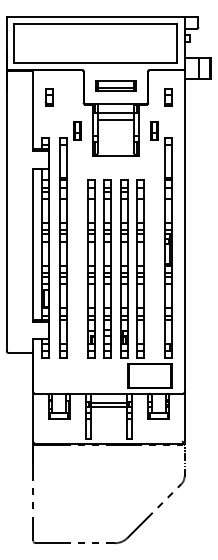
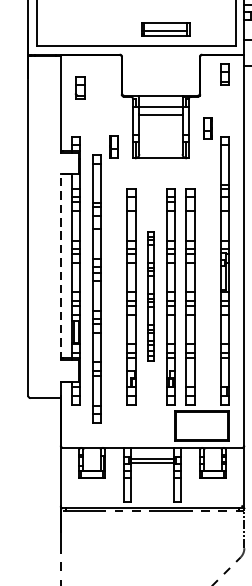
part: (115, 85) -> (165, 28), moved
part: (168, 97) -> (224, 74), moved
part: (70, 239) -> (105, 278), moved
line: (33, 244) -> (60, 266), solid -> dashed
part: (107, 268) -> (150, 295), size x0.6

